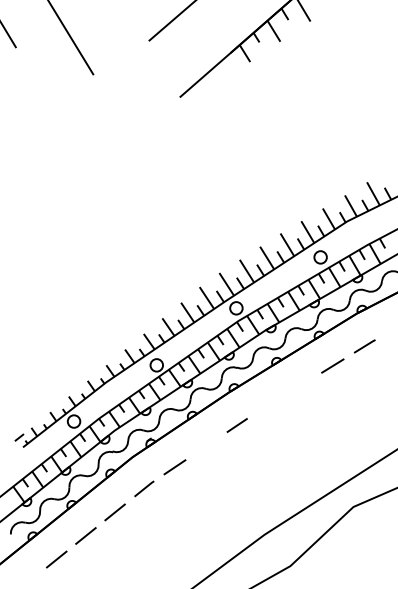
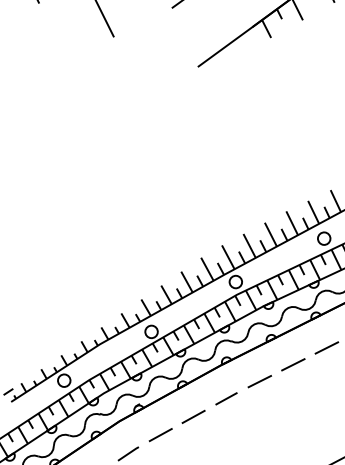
line: (300, 385) -> (292, 364), added
line: (268, 404) -> (259, 380), added
line: (205, 446) -> (193, 417), added

